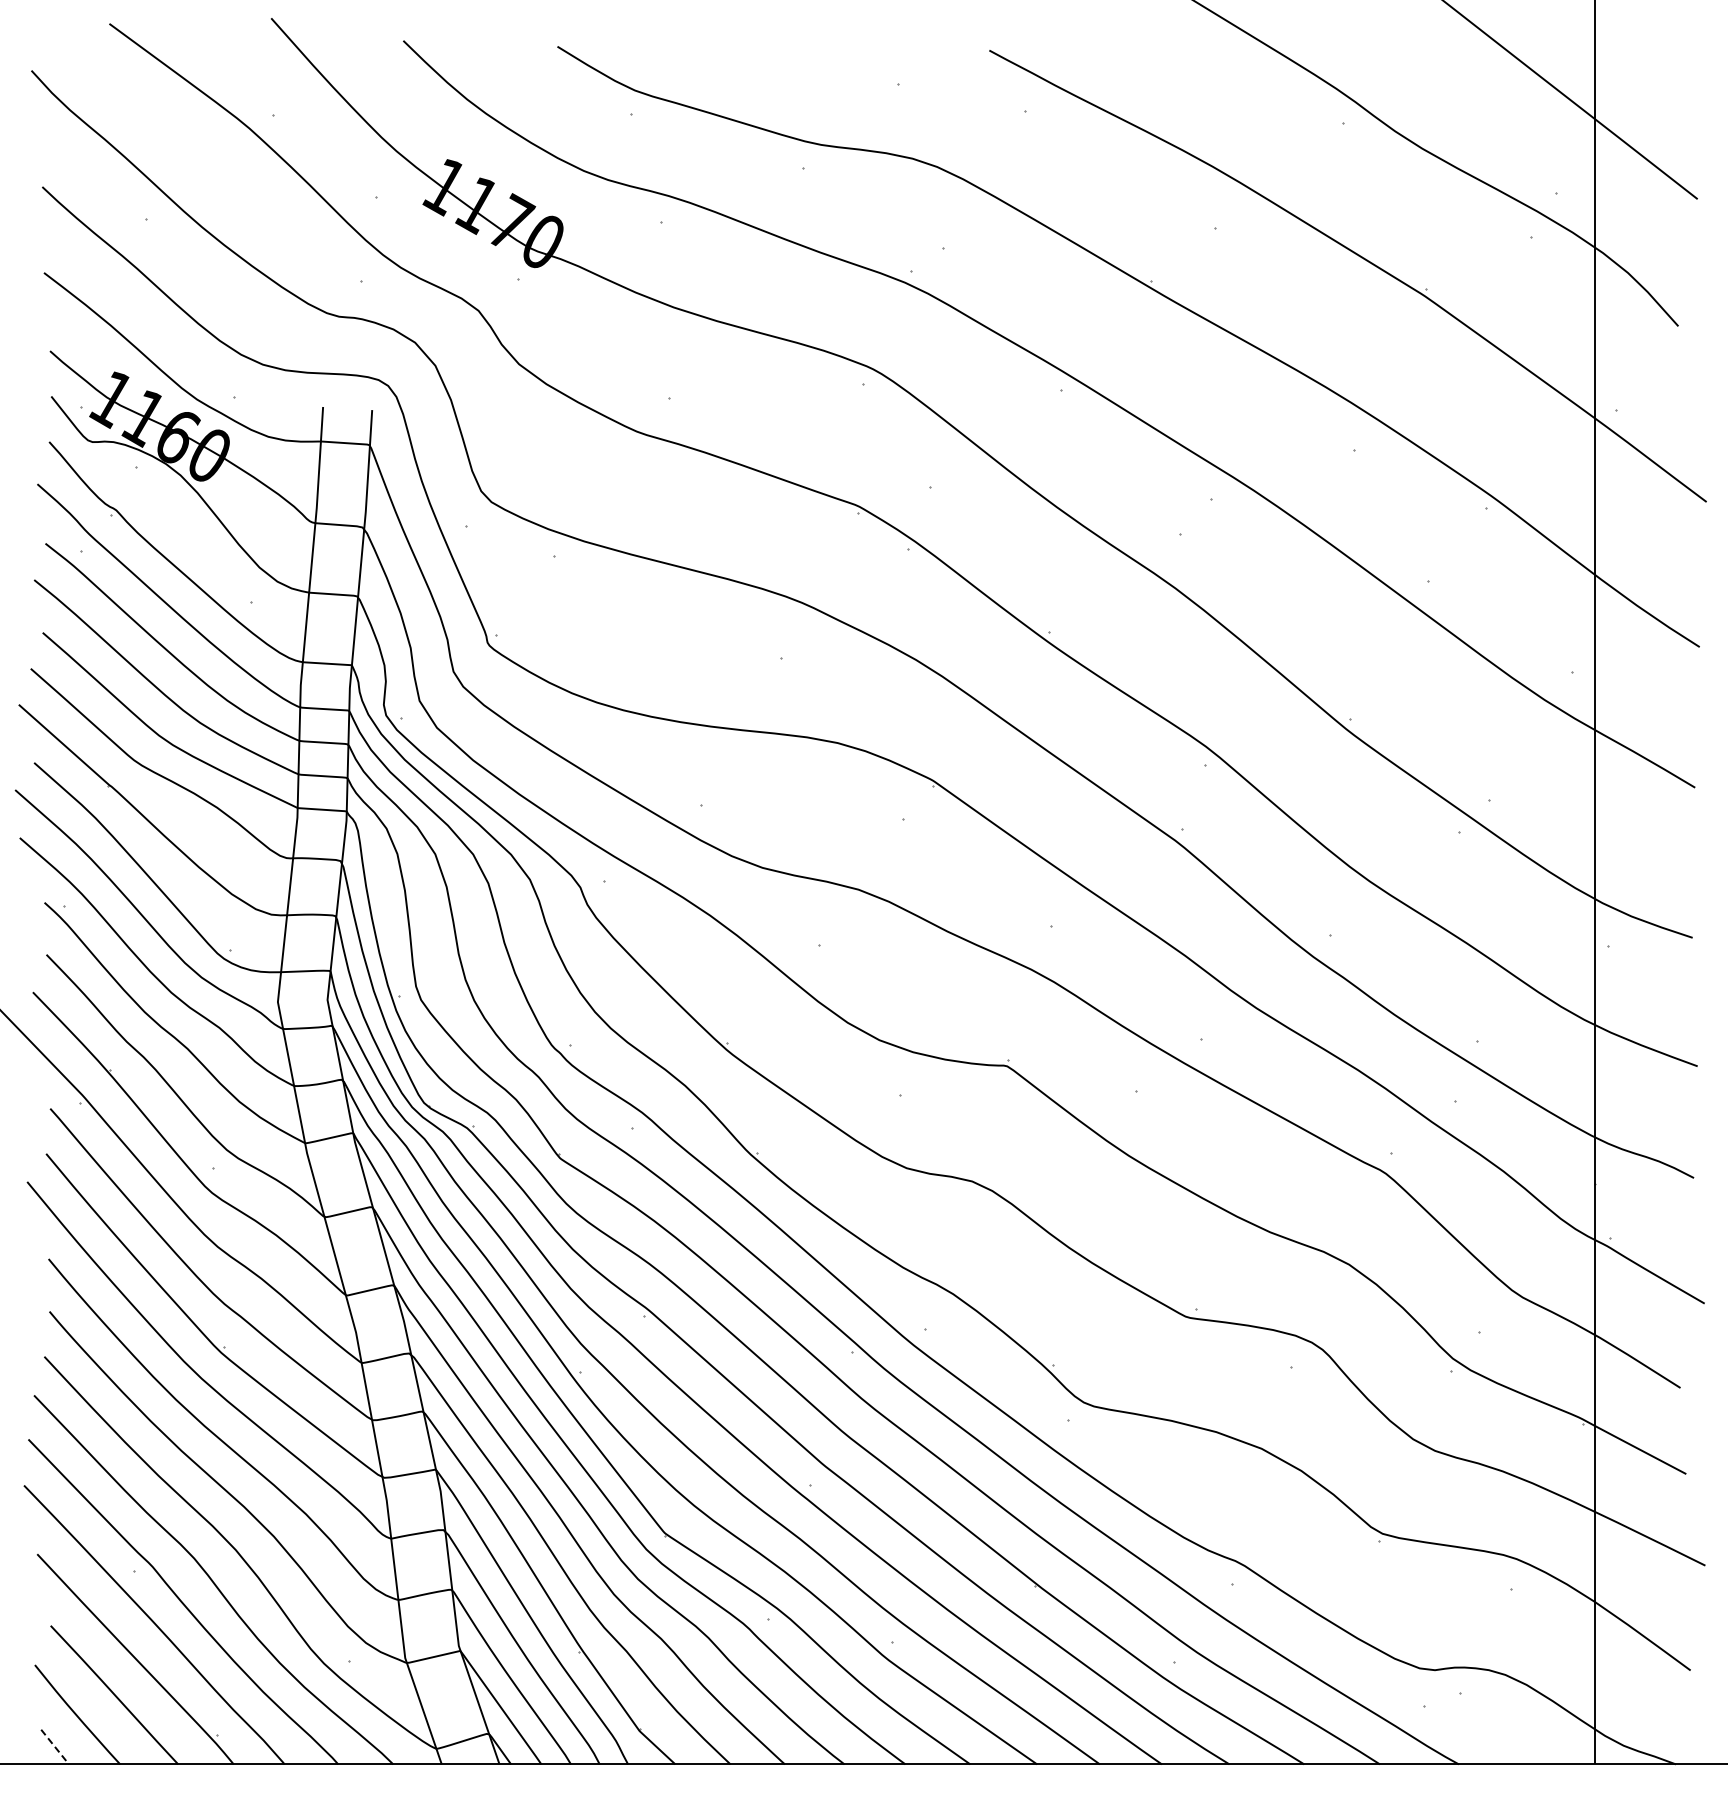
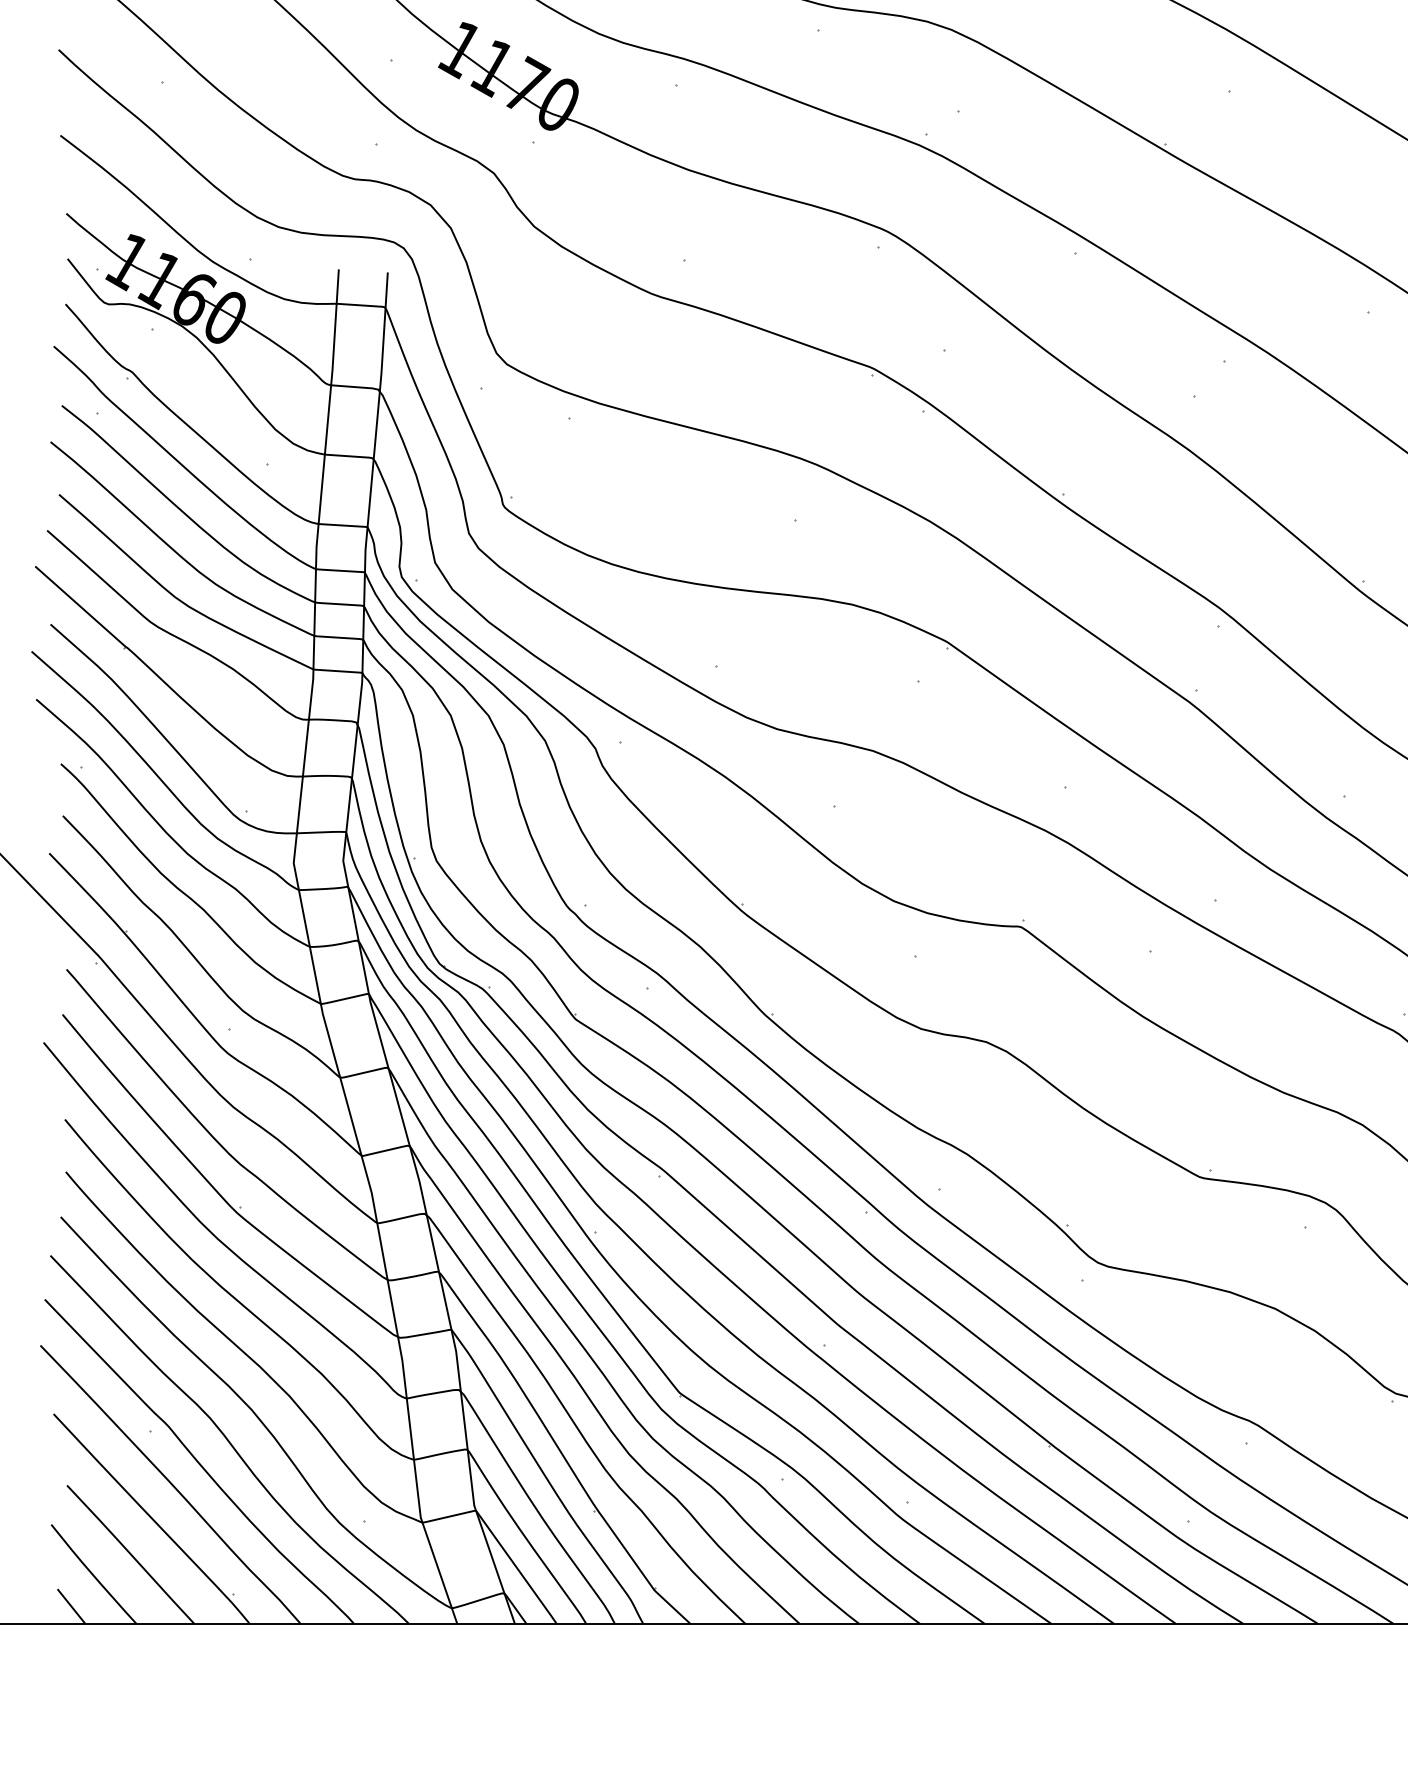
line: (55, 1747) -> (71, 1606), dashed -> solid

